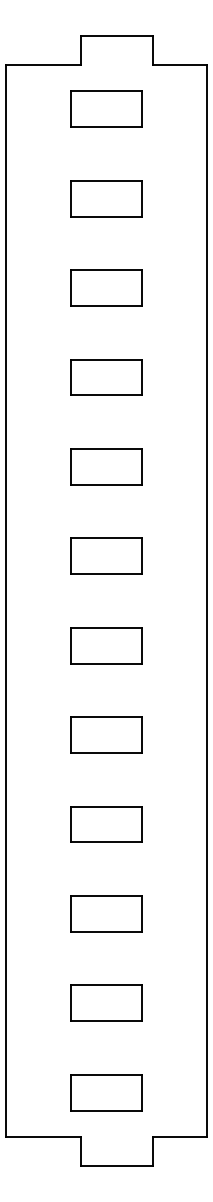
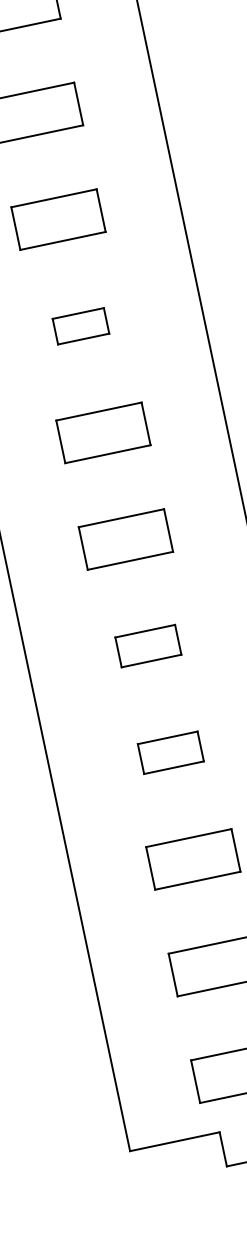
part: (106, 466) -> (80, 325), size x0.6
part: (106, 734) -> (148, 645), size x0.7
part: (106, 824) -> (170, 752), size x0.7

